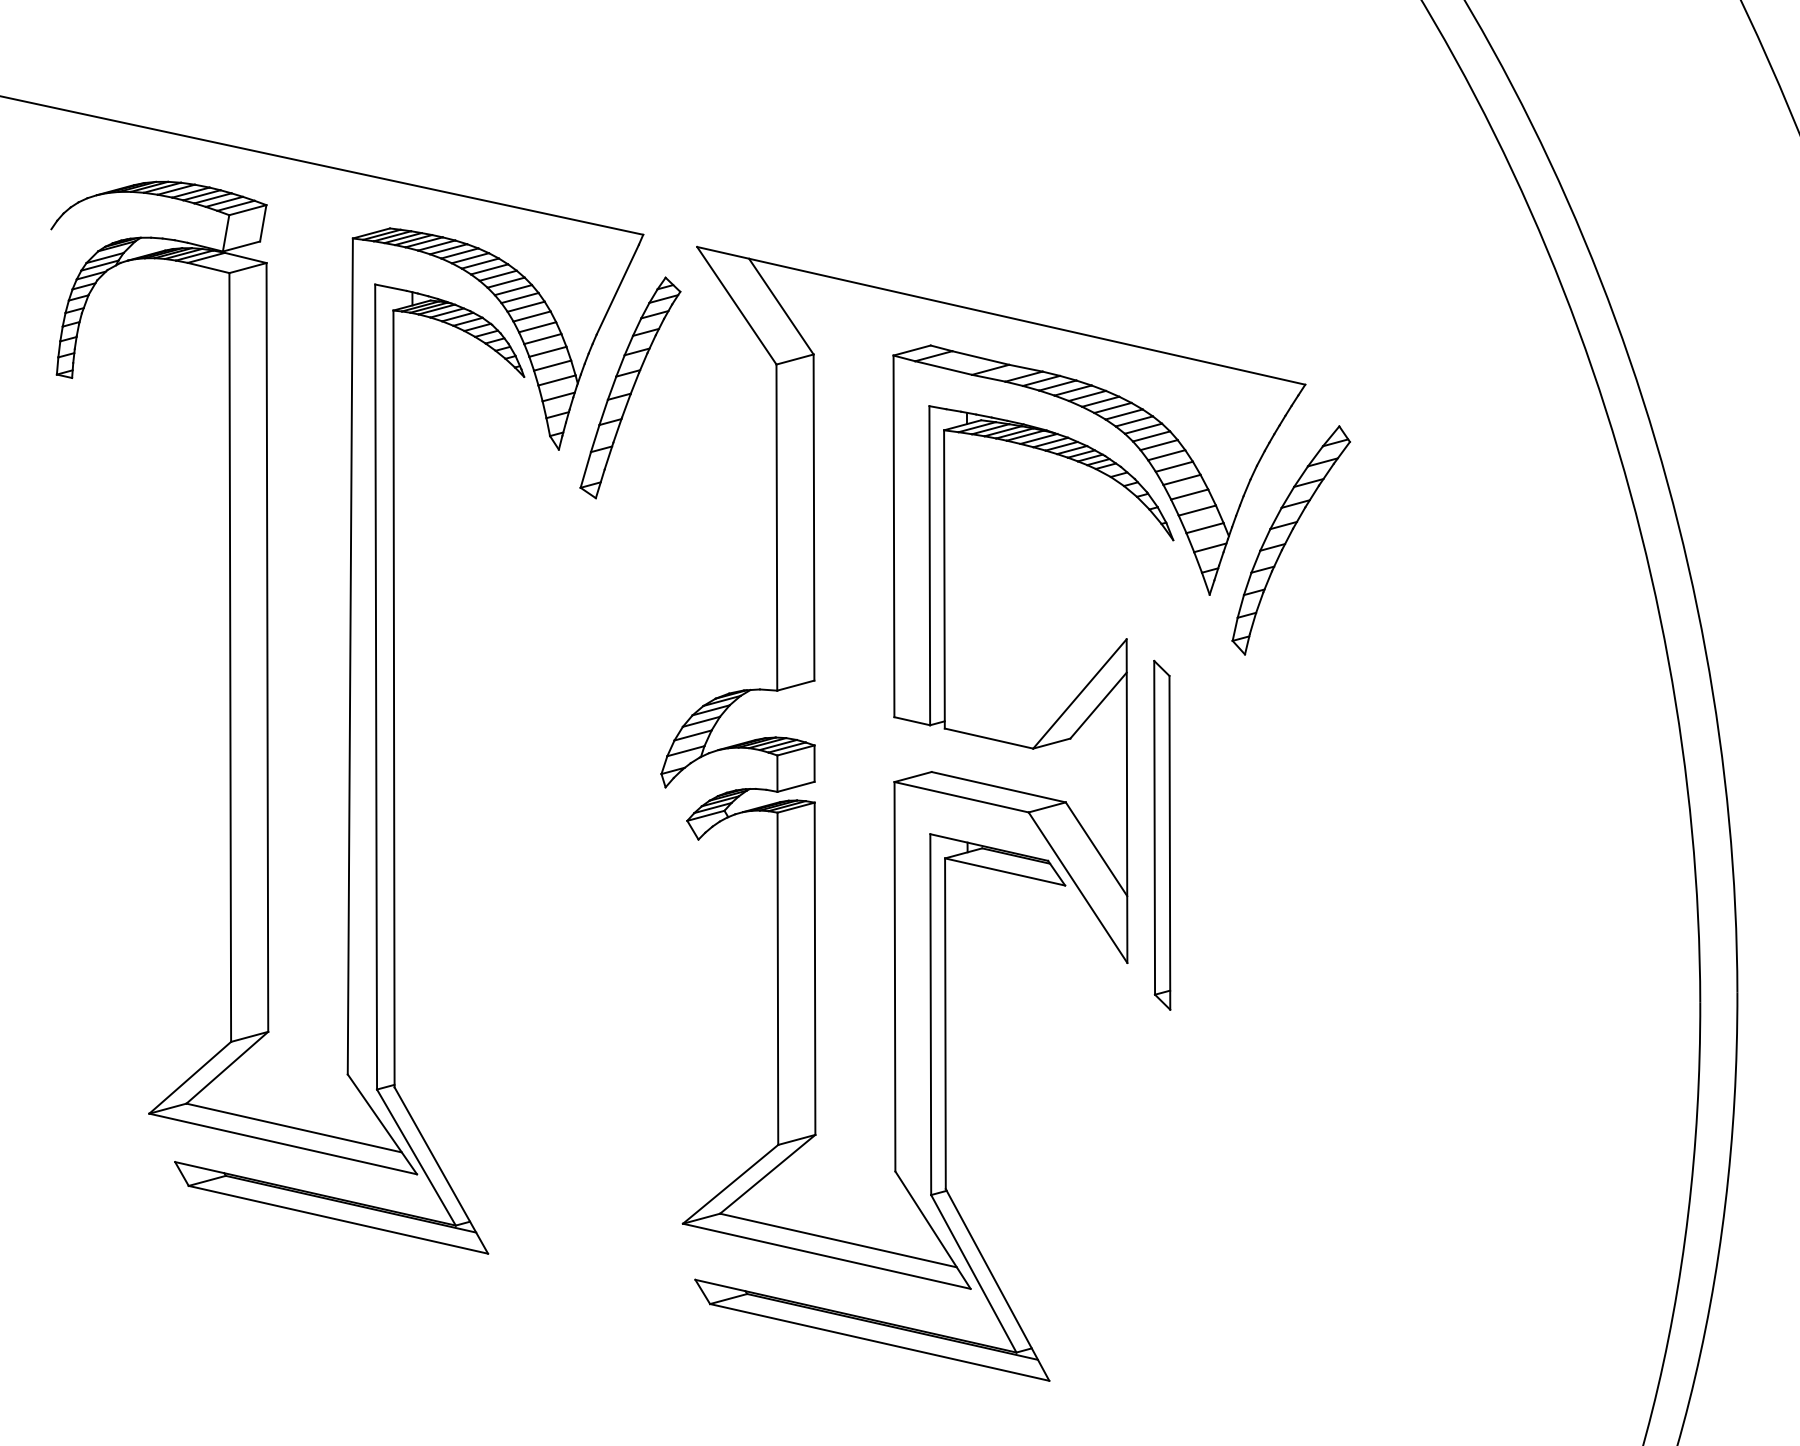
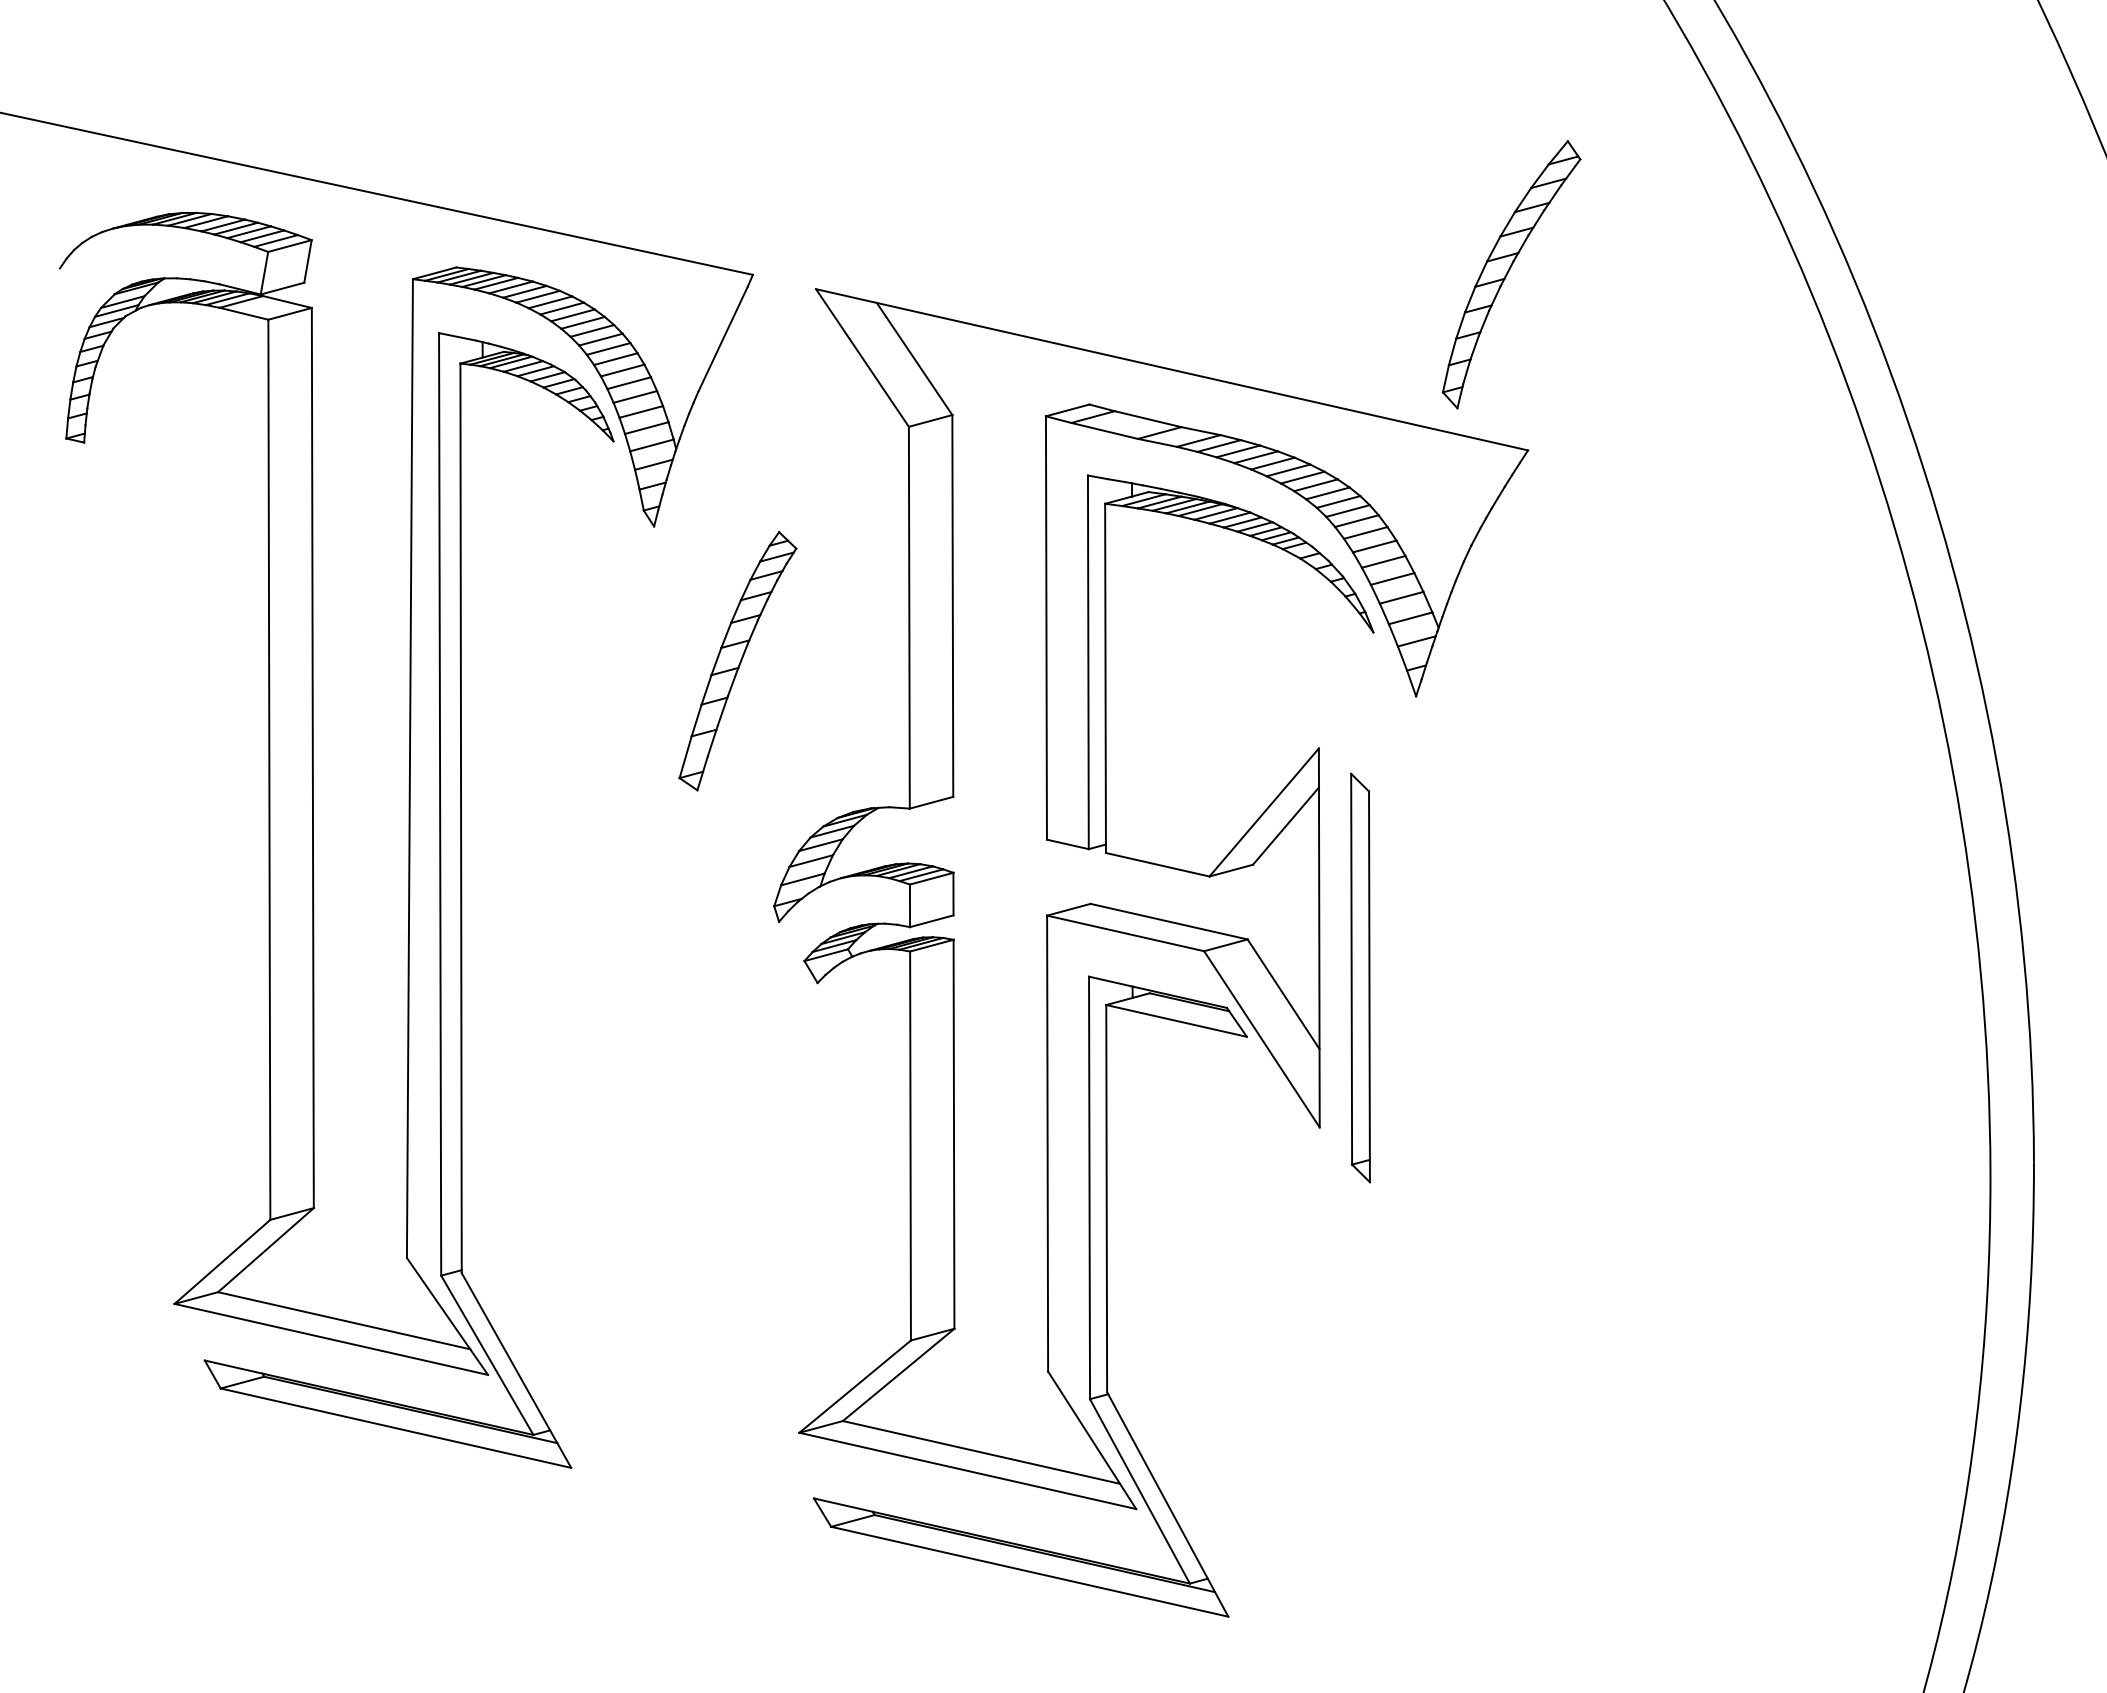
part: (630, 388) -> (737, 661), moved
part: (1291, 540) -> (1511, 274), moved

